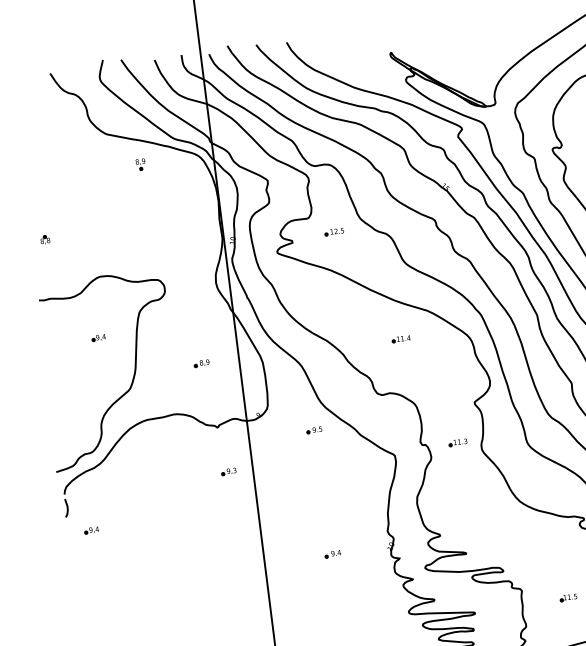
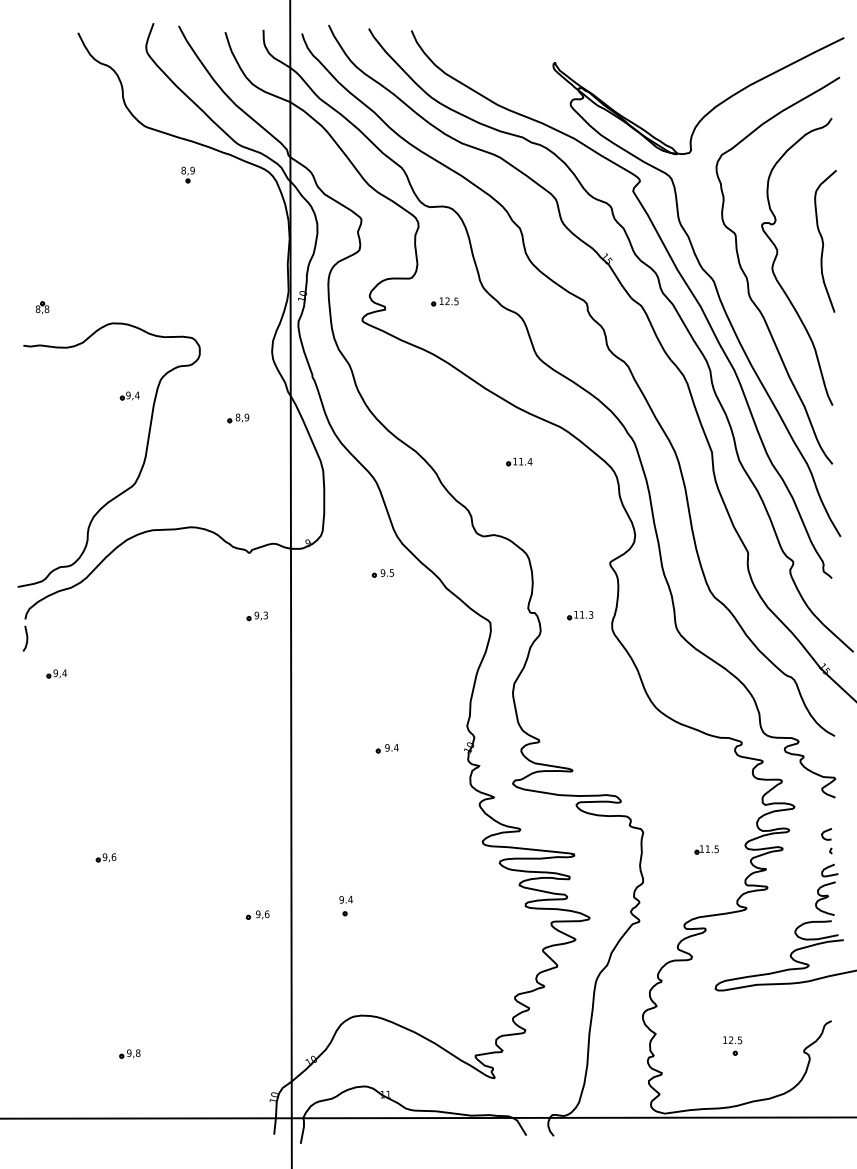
part: (45, 239) -> (42, 307), moved
part: (98, 337) -> (129, 395), moved
part: (201, 363) -> (238, 418), moved

